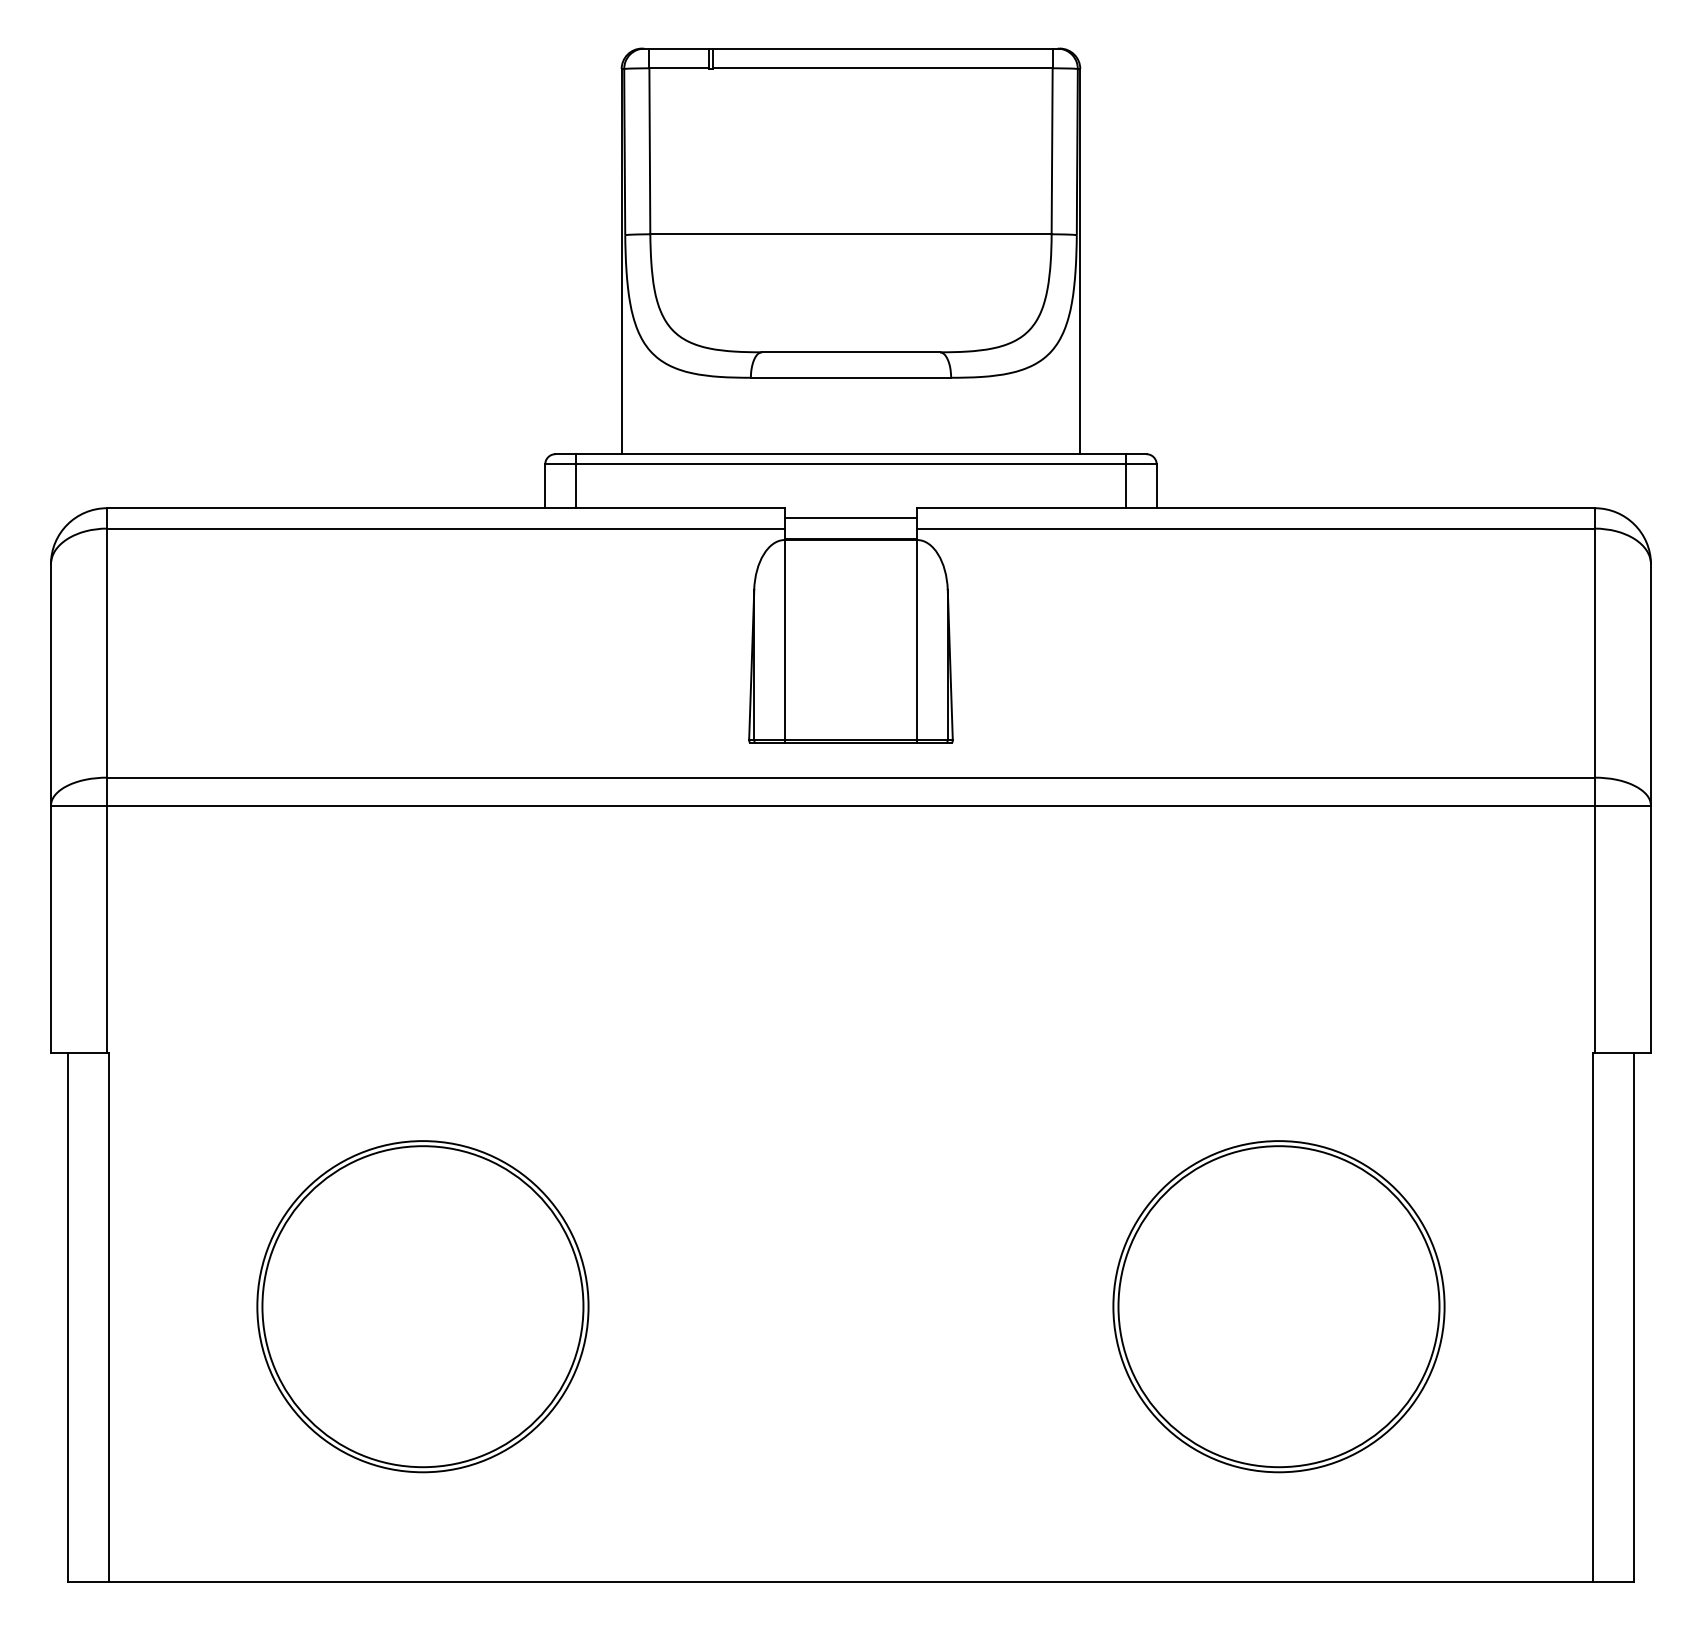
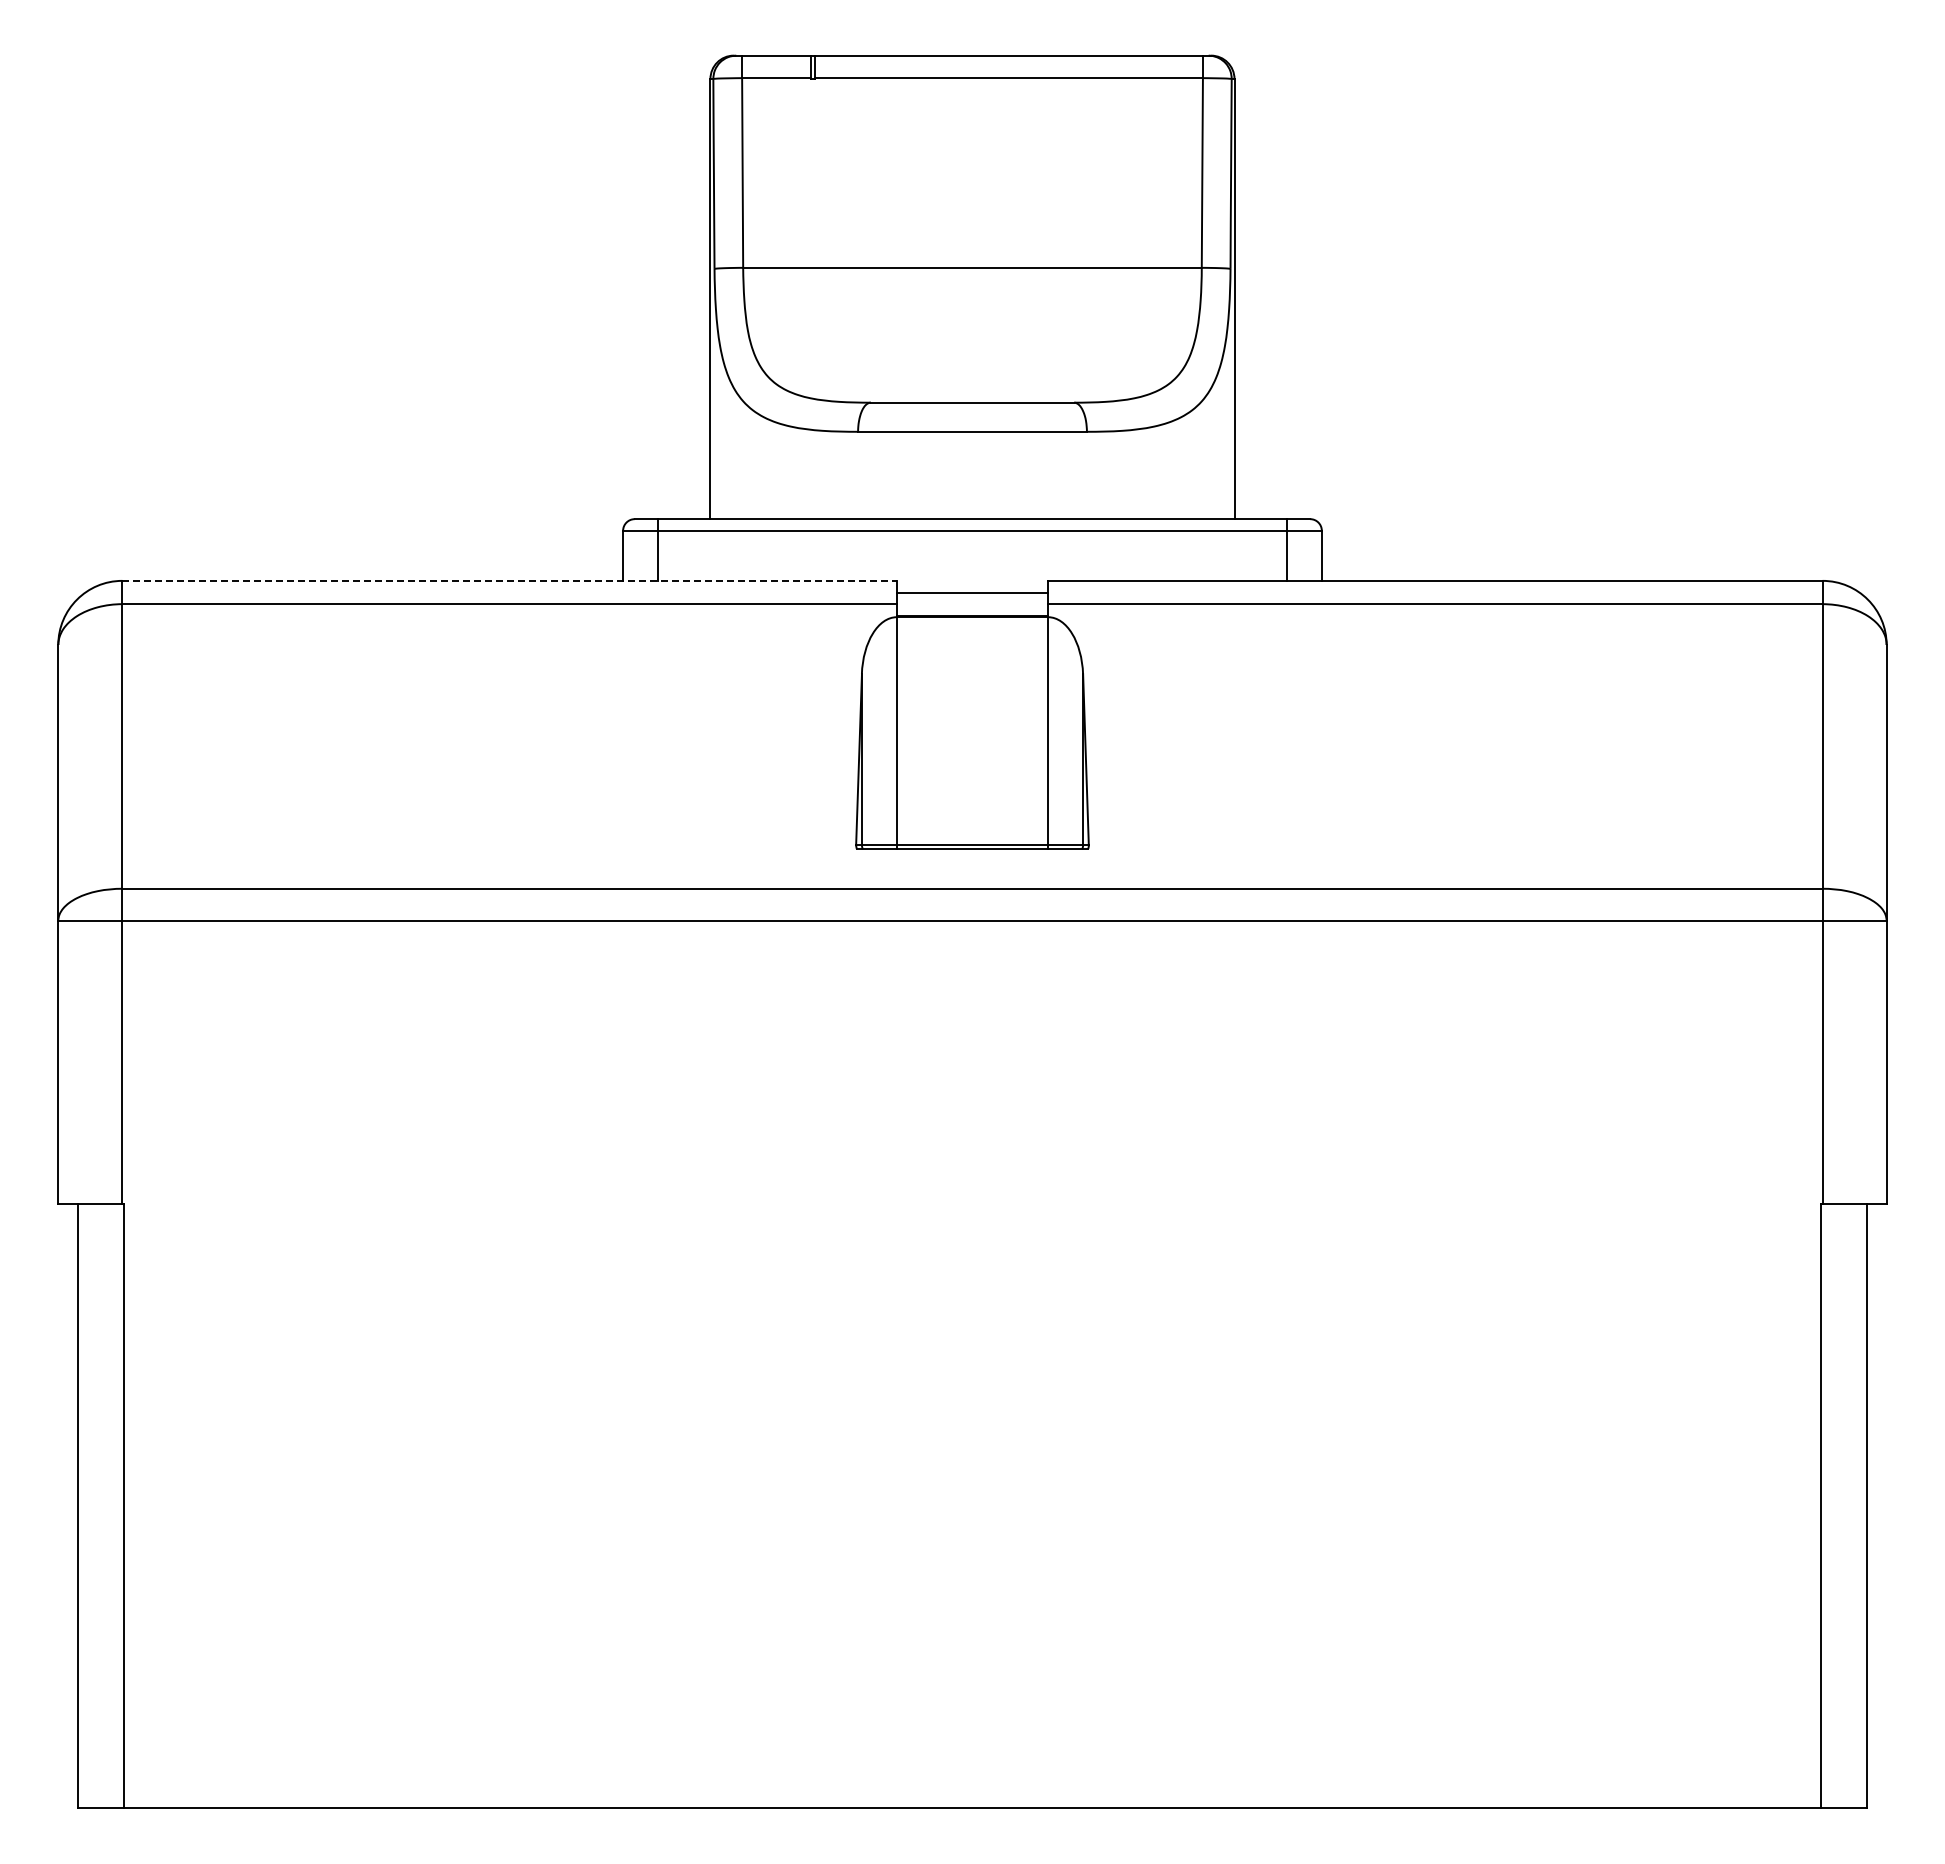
line: (446, 507) -> (510, 580), solid -> dashed
part: (423, 1306) -> (483, 1493), removed
part: (1278, 1306) -> (1461, 1493), removed

